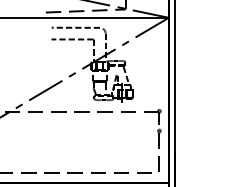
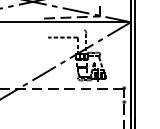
line: (75, 27) -> (65, 29), removed

